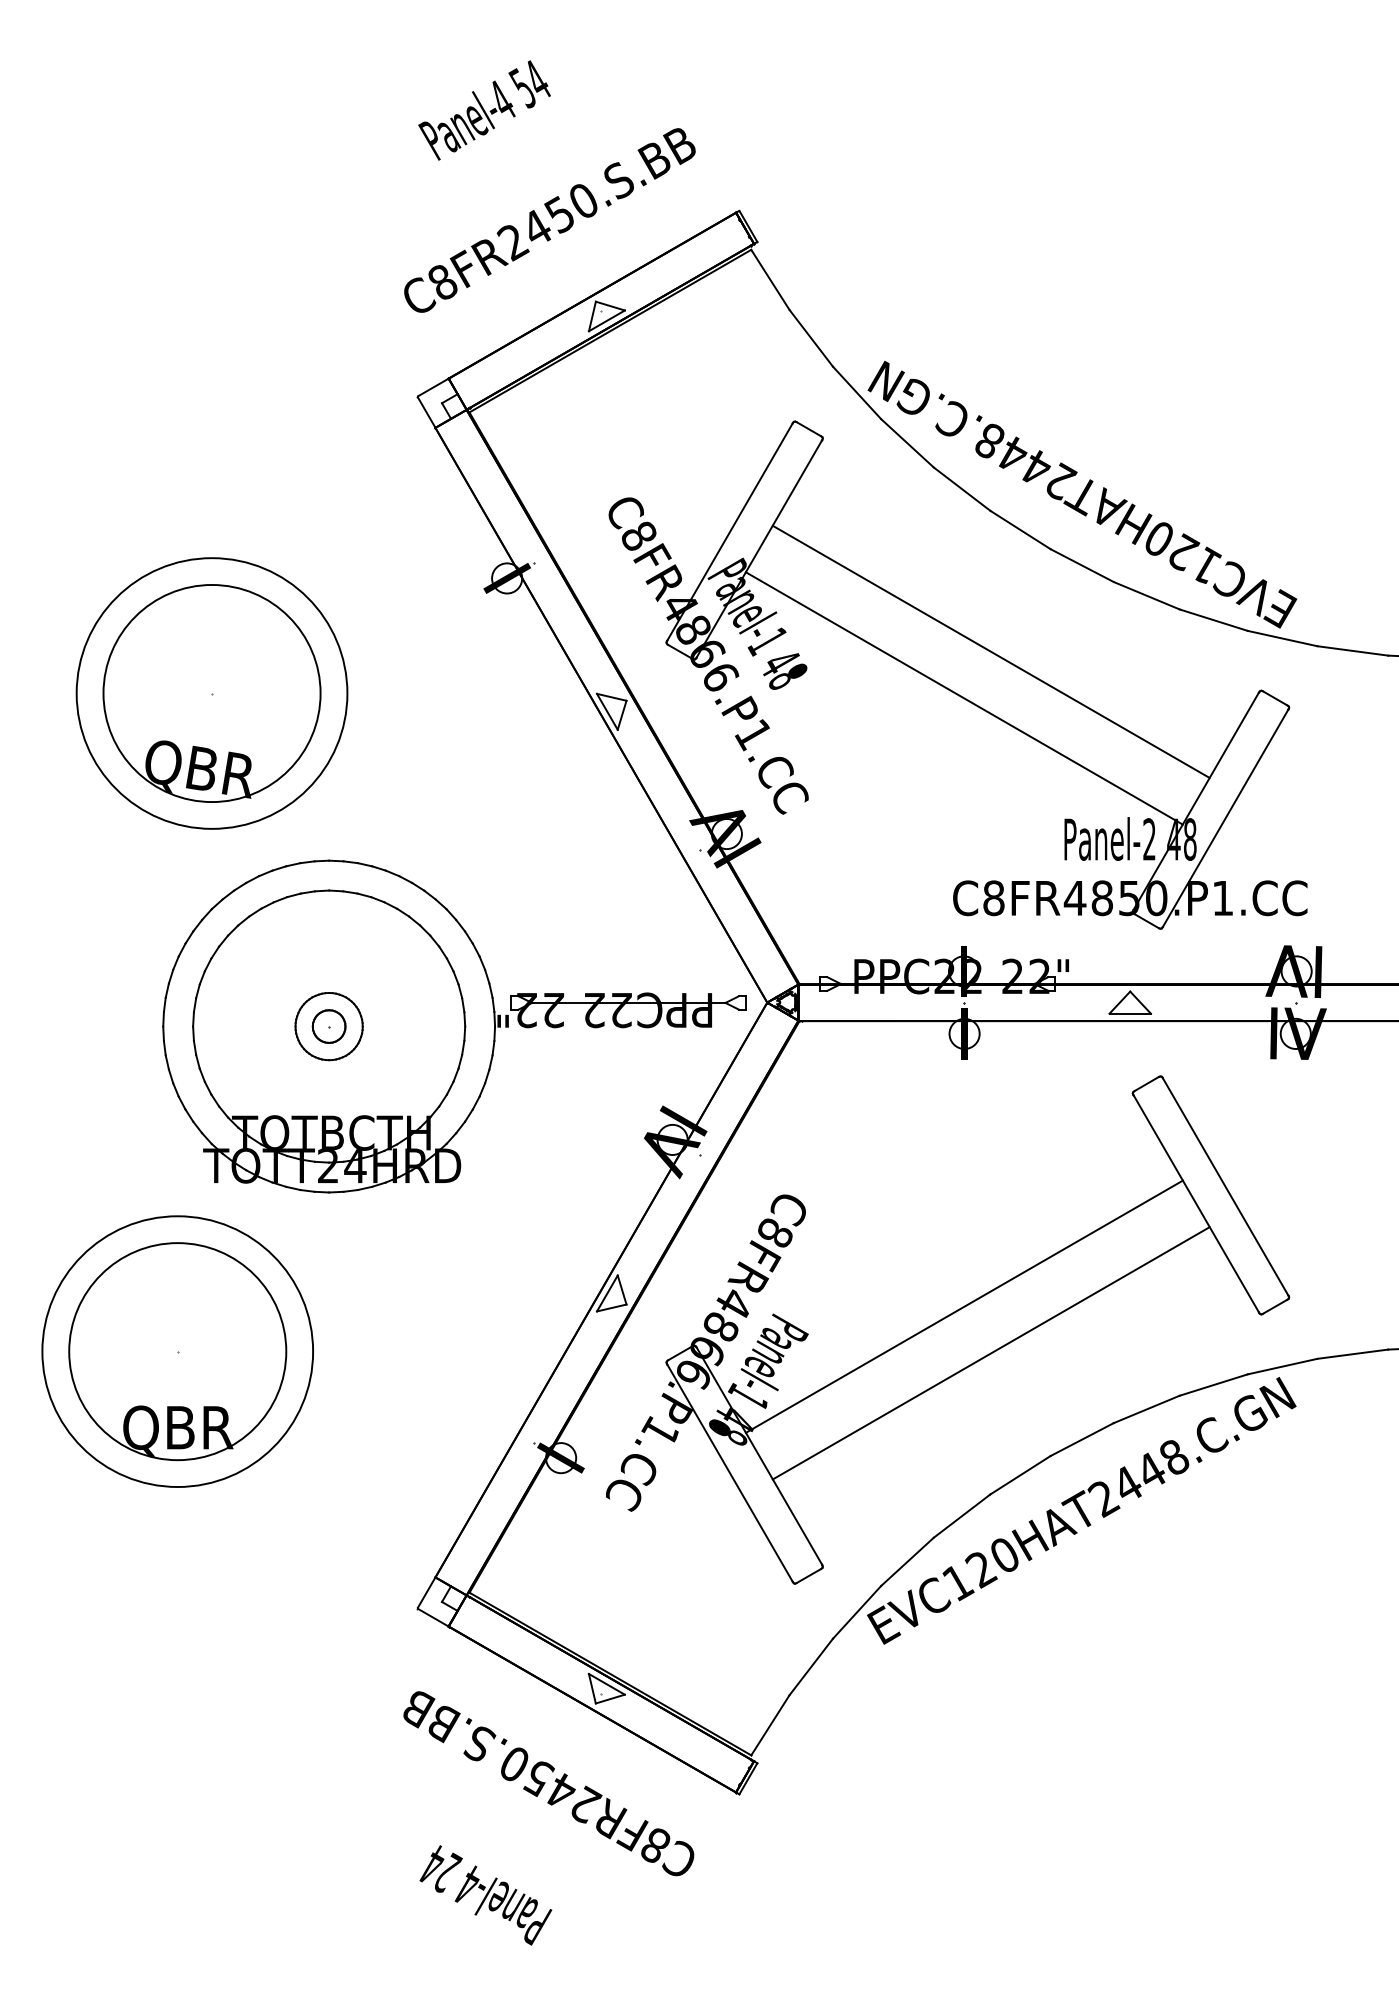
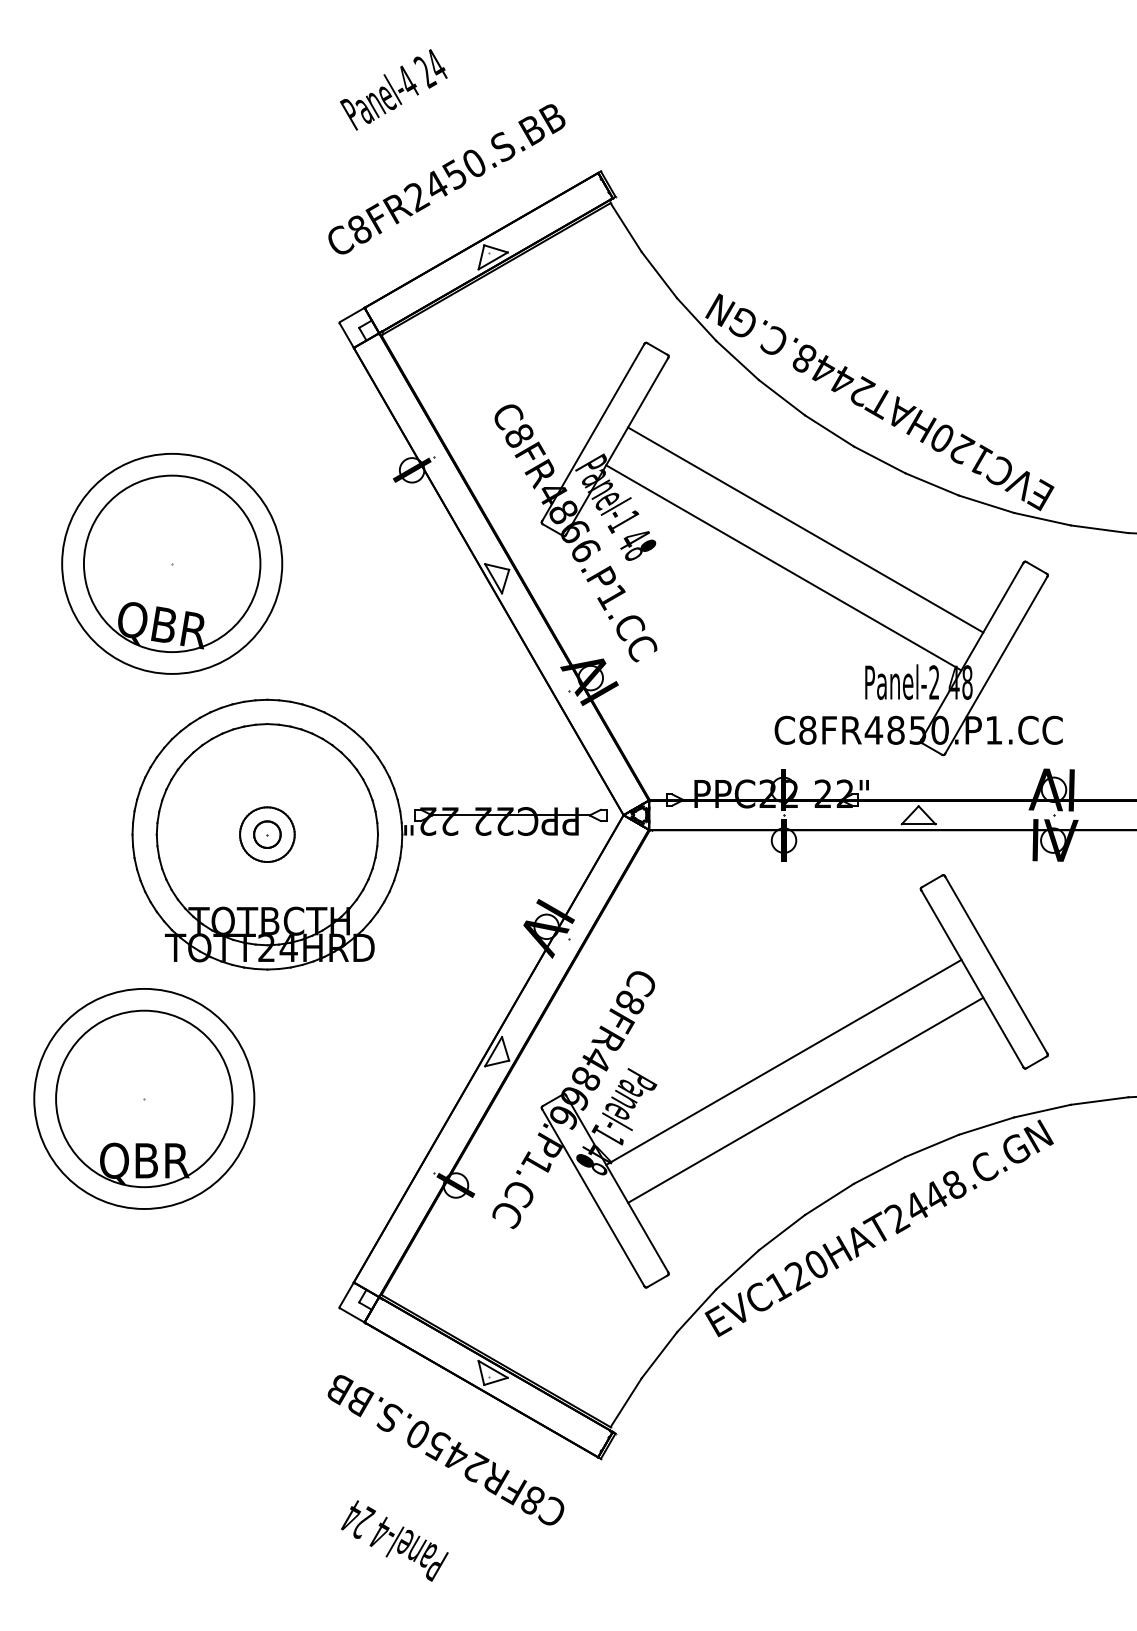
text: (523, 87) -> (425, 71), 54 -> 24

